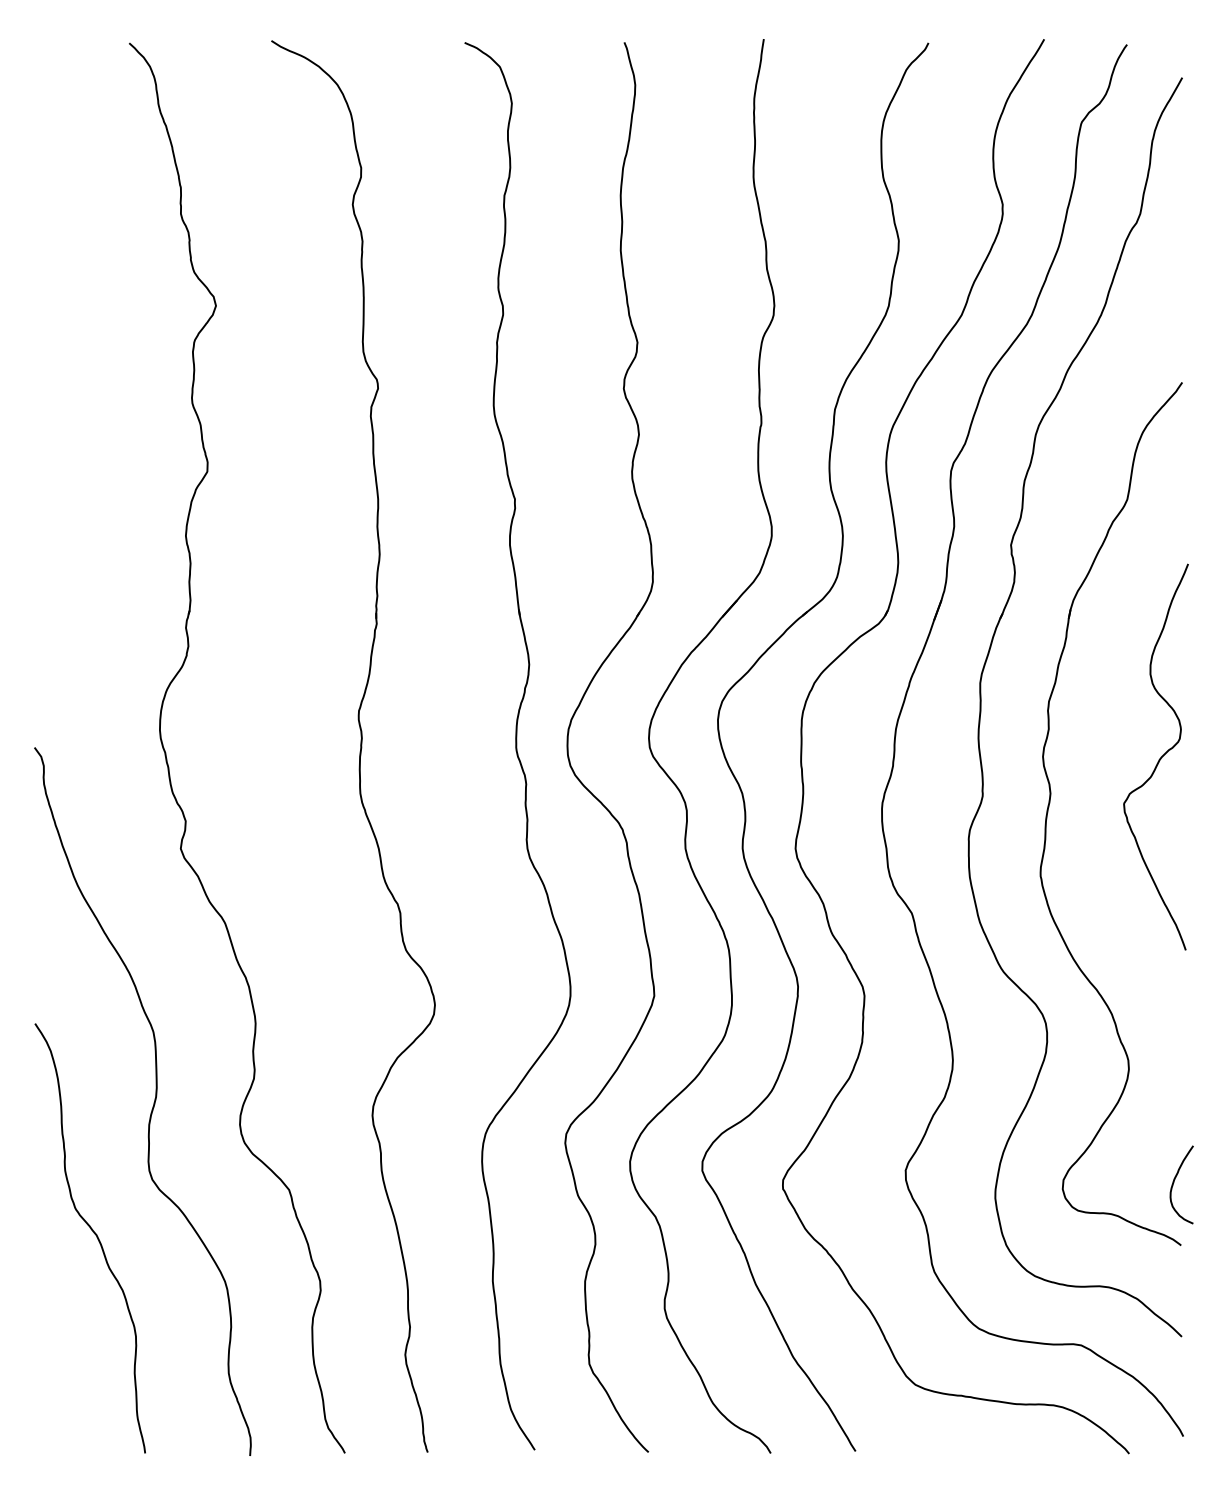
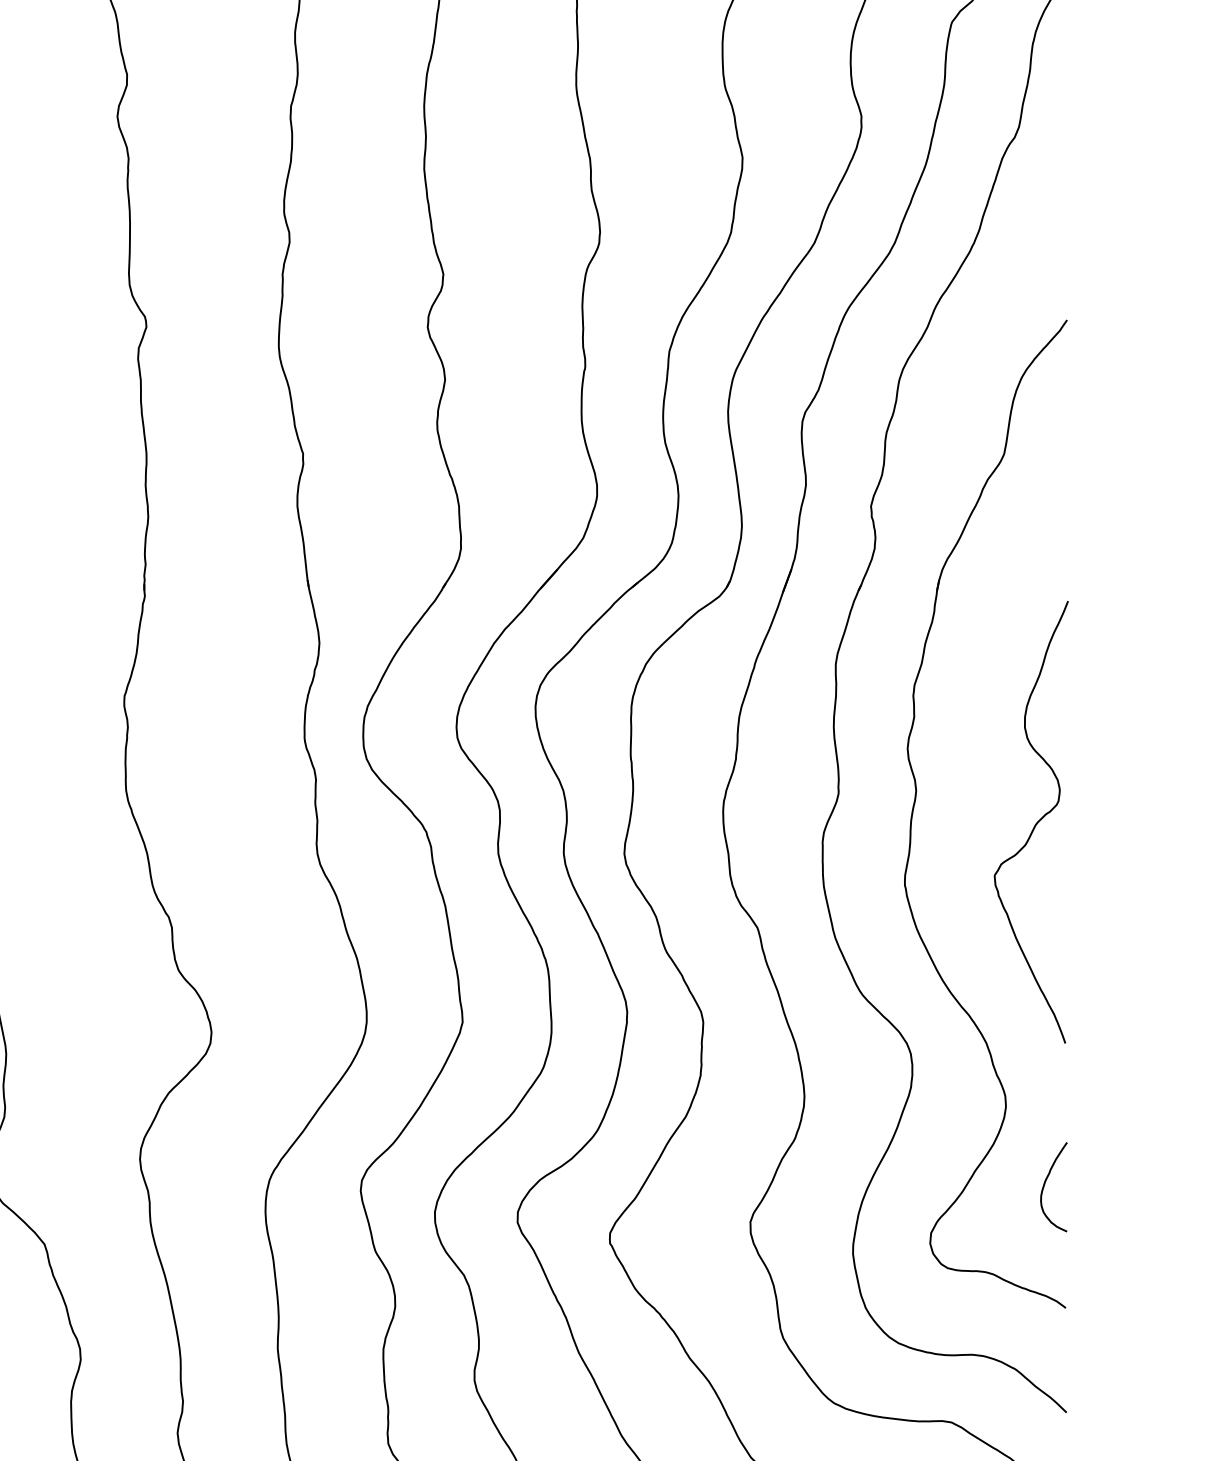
curve: (1158, 759) -> (1034, 824), moved
curve: (1174, 1182) -> (1045, 1184), moved

